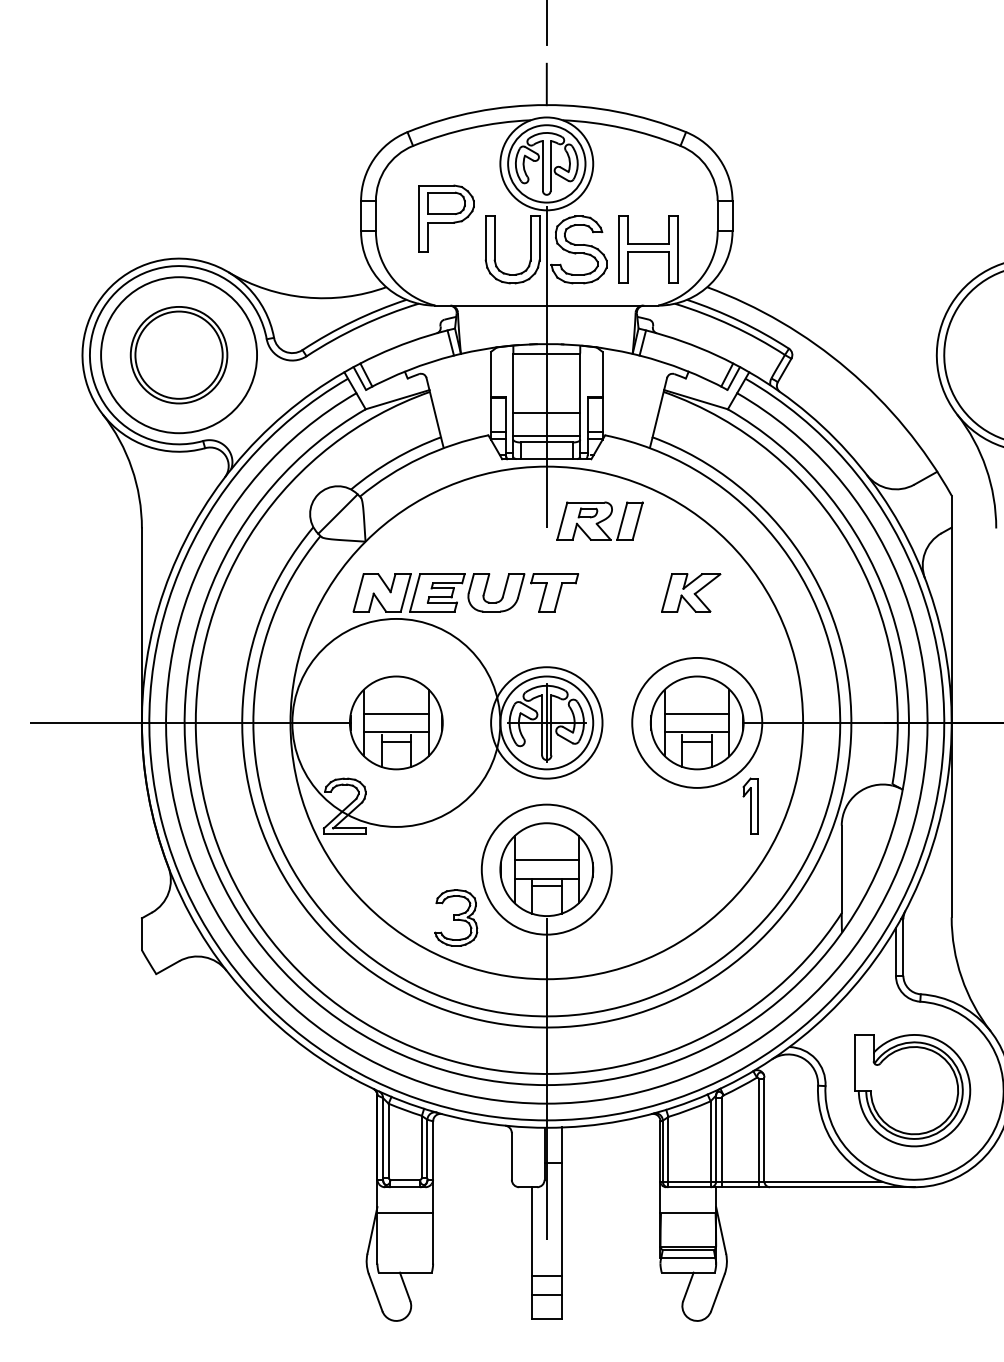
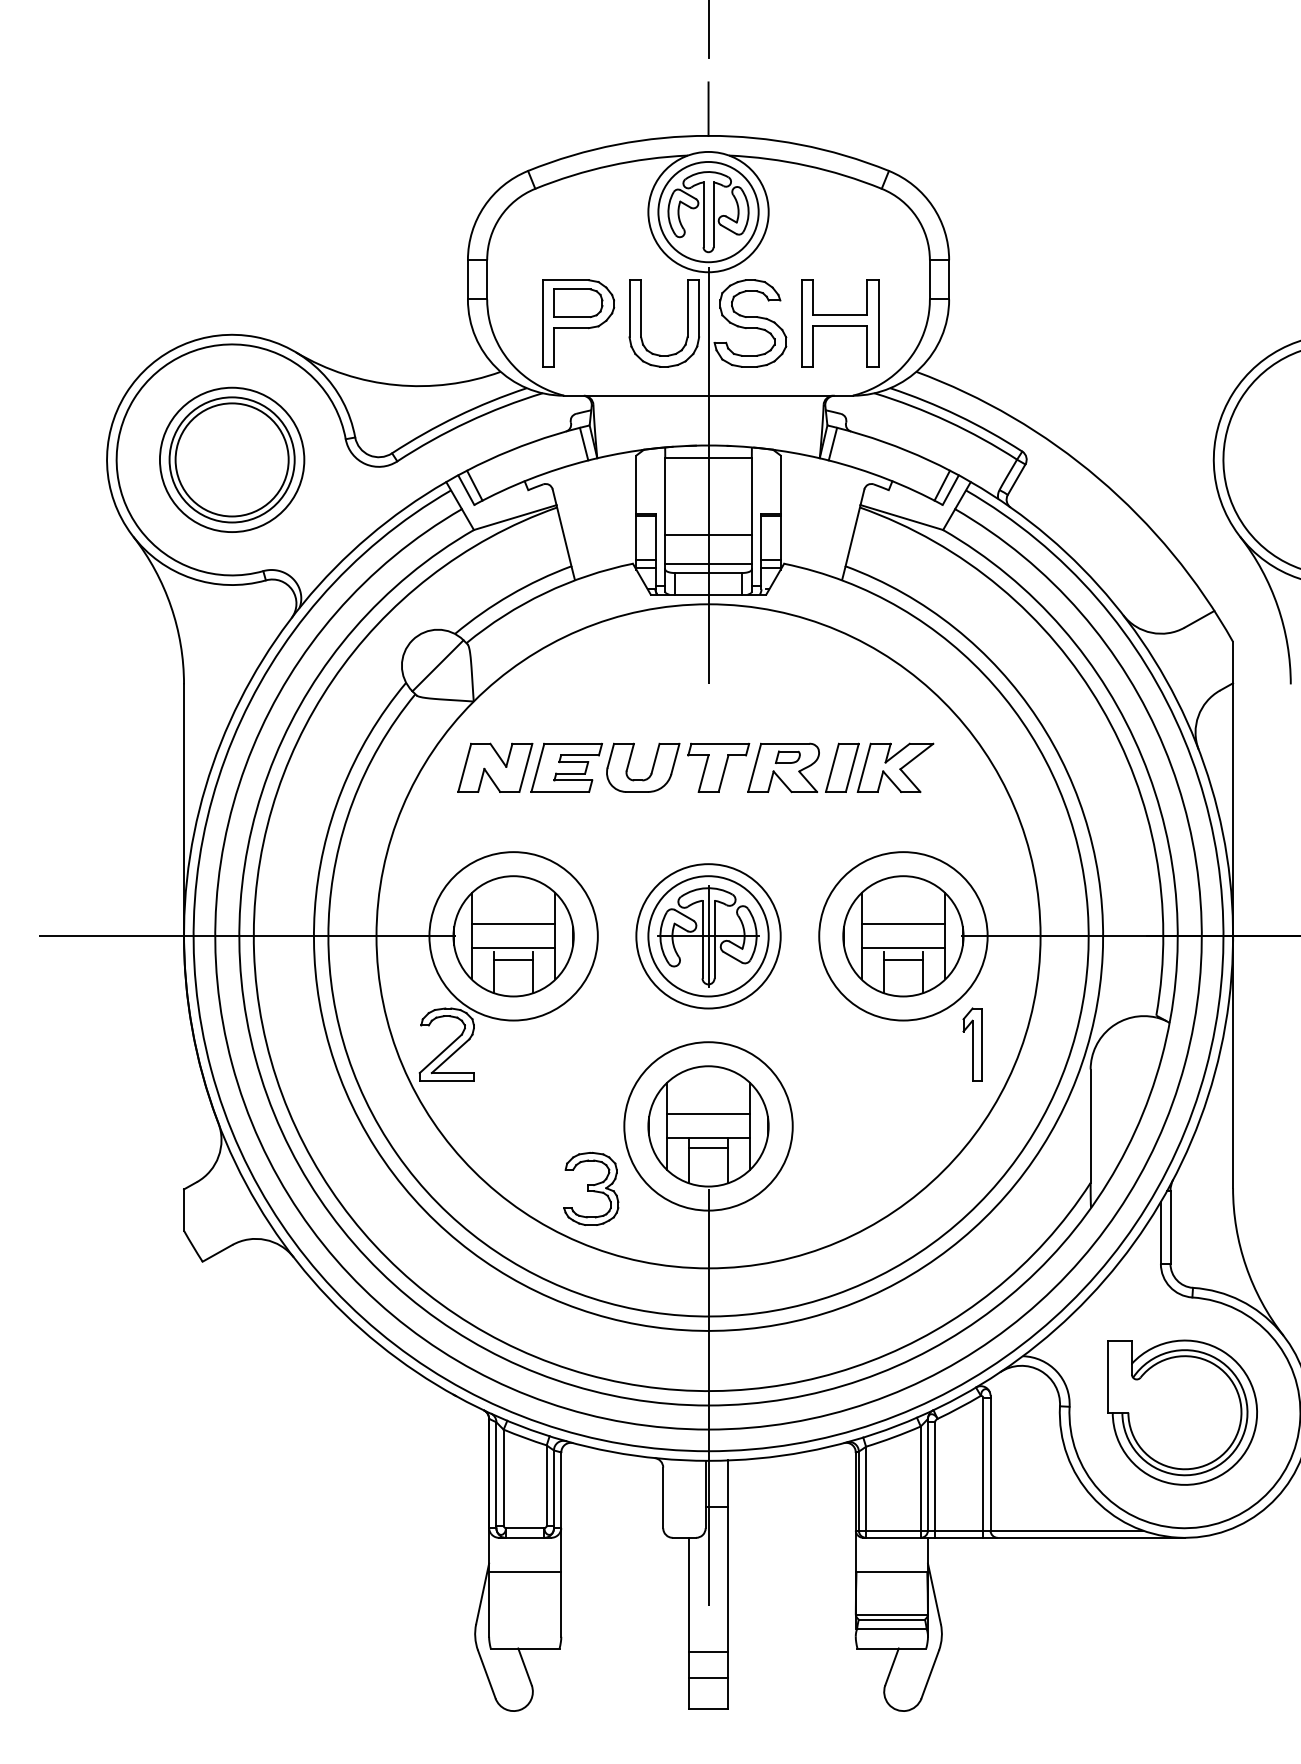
part: (446, 219) -> (578, 323), moved
circle: (178, 354) -> (231, 459), size x0.71
part: (600, 520) -> (803, 767), moved
circle: (396, 723) -> (513, 936), size x0.62

